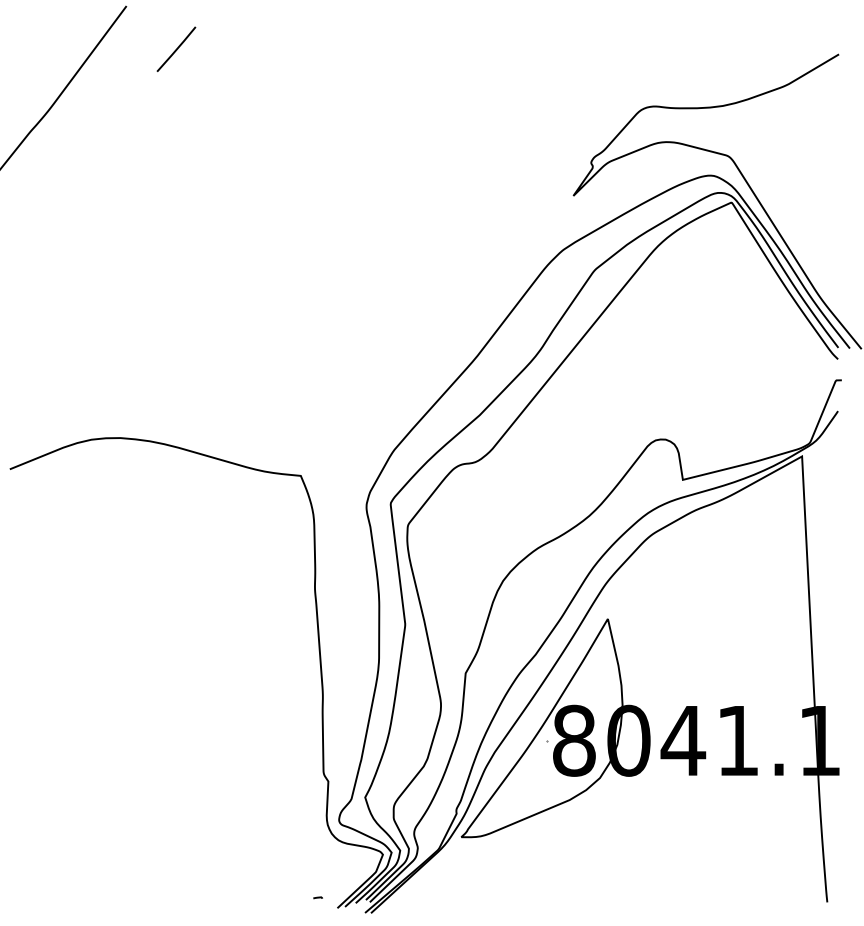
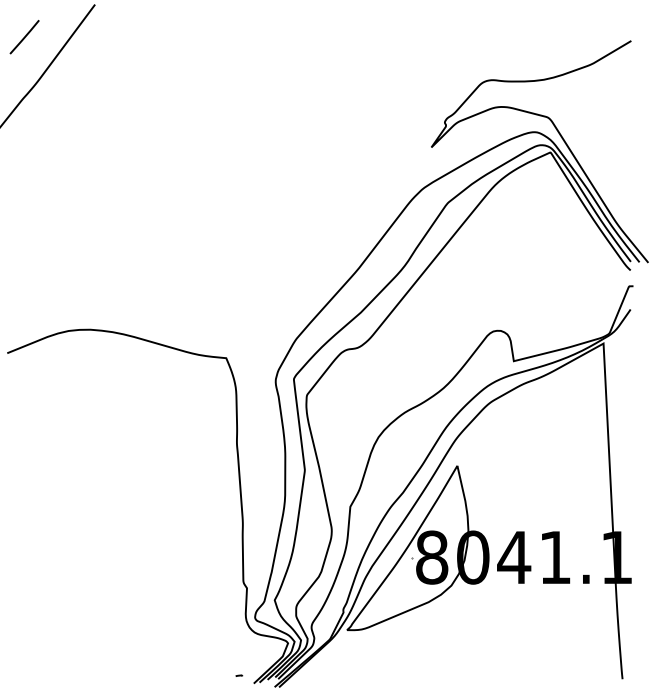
line: (176, 49) -> (24, 37), moved

